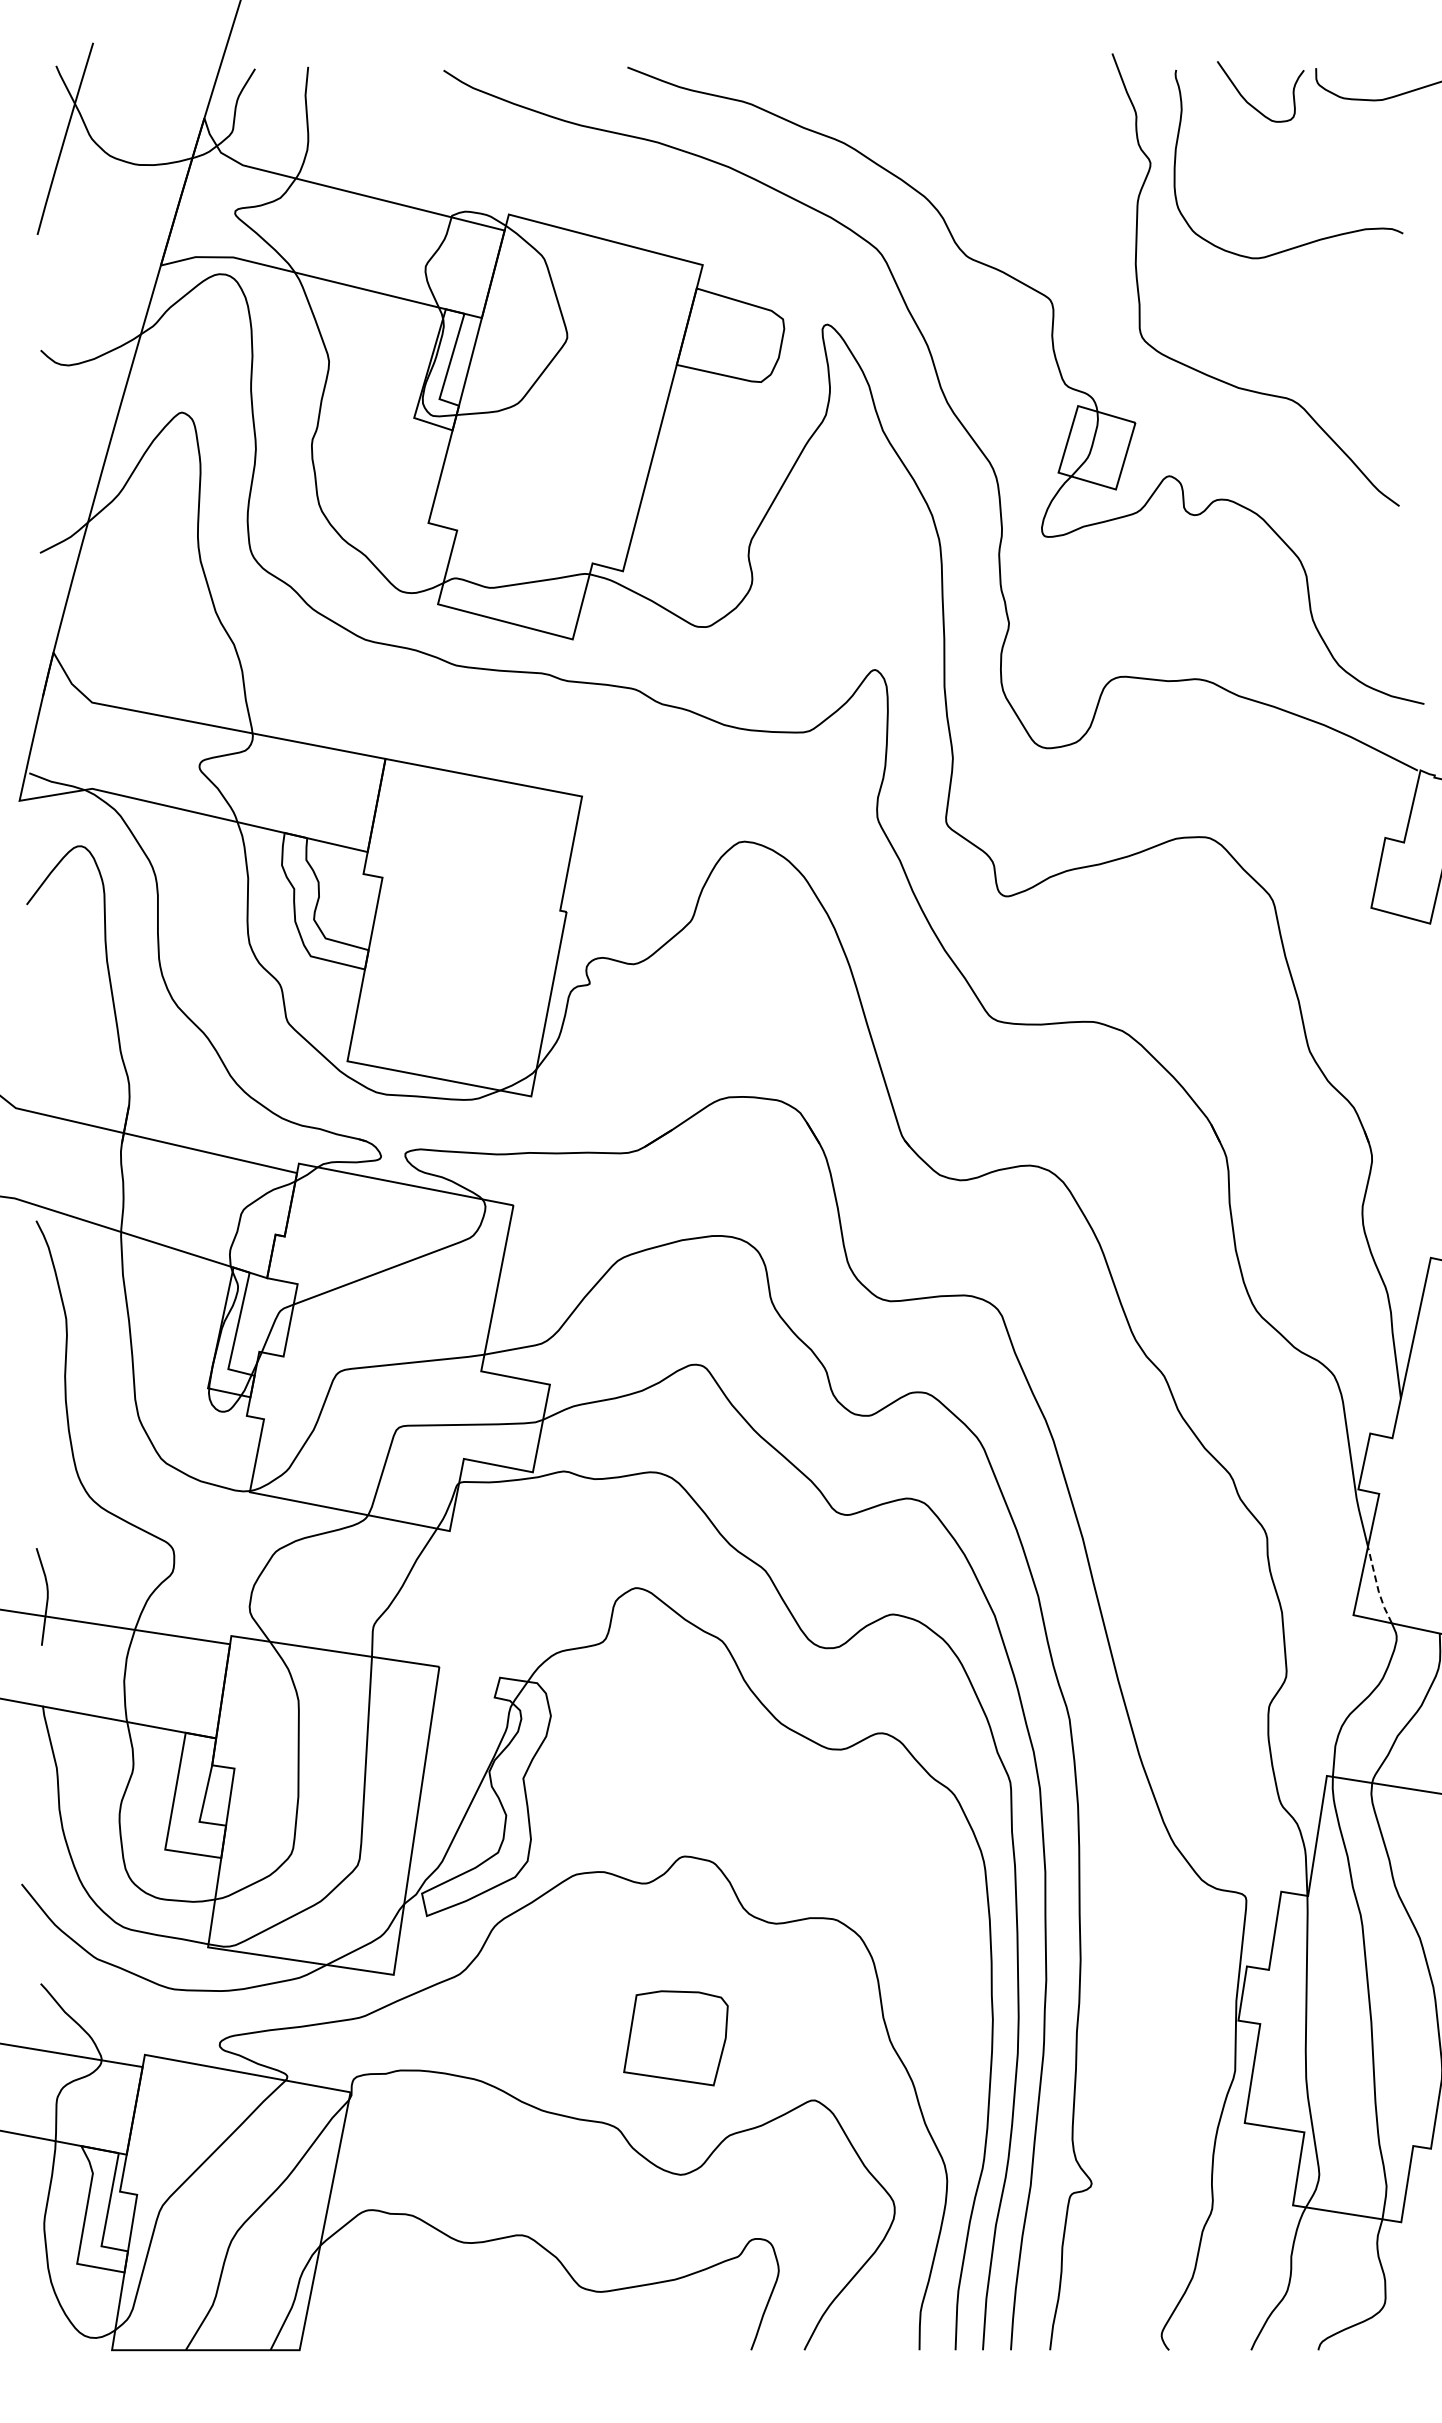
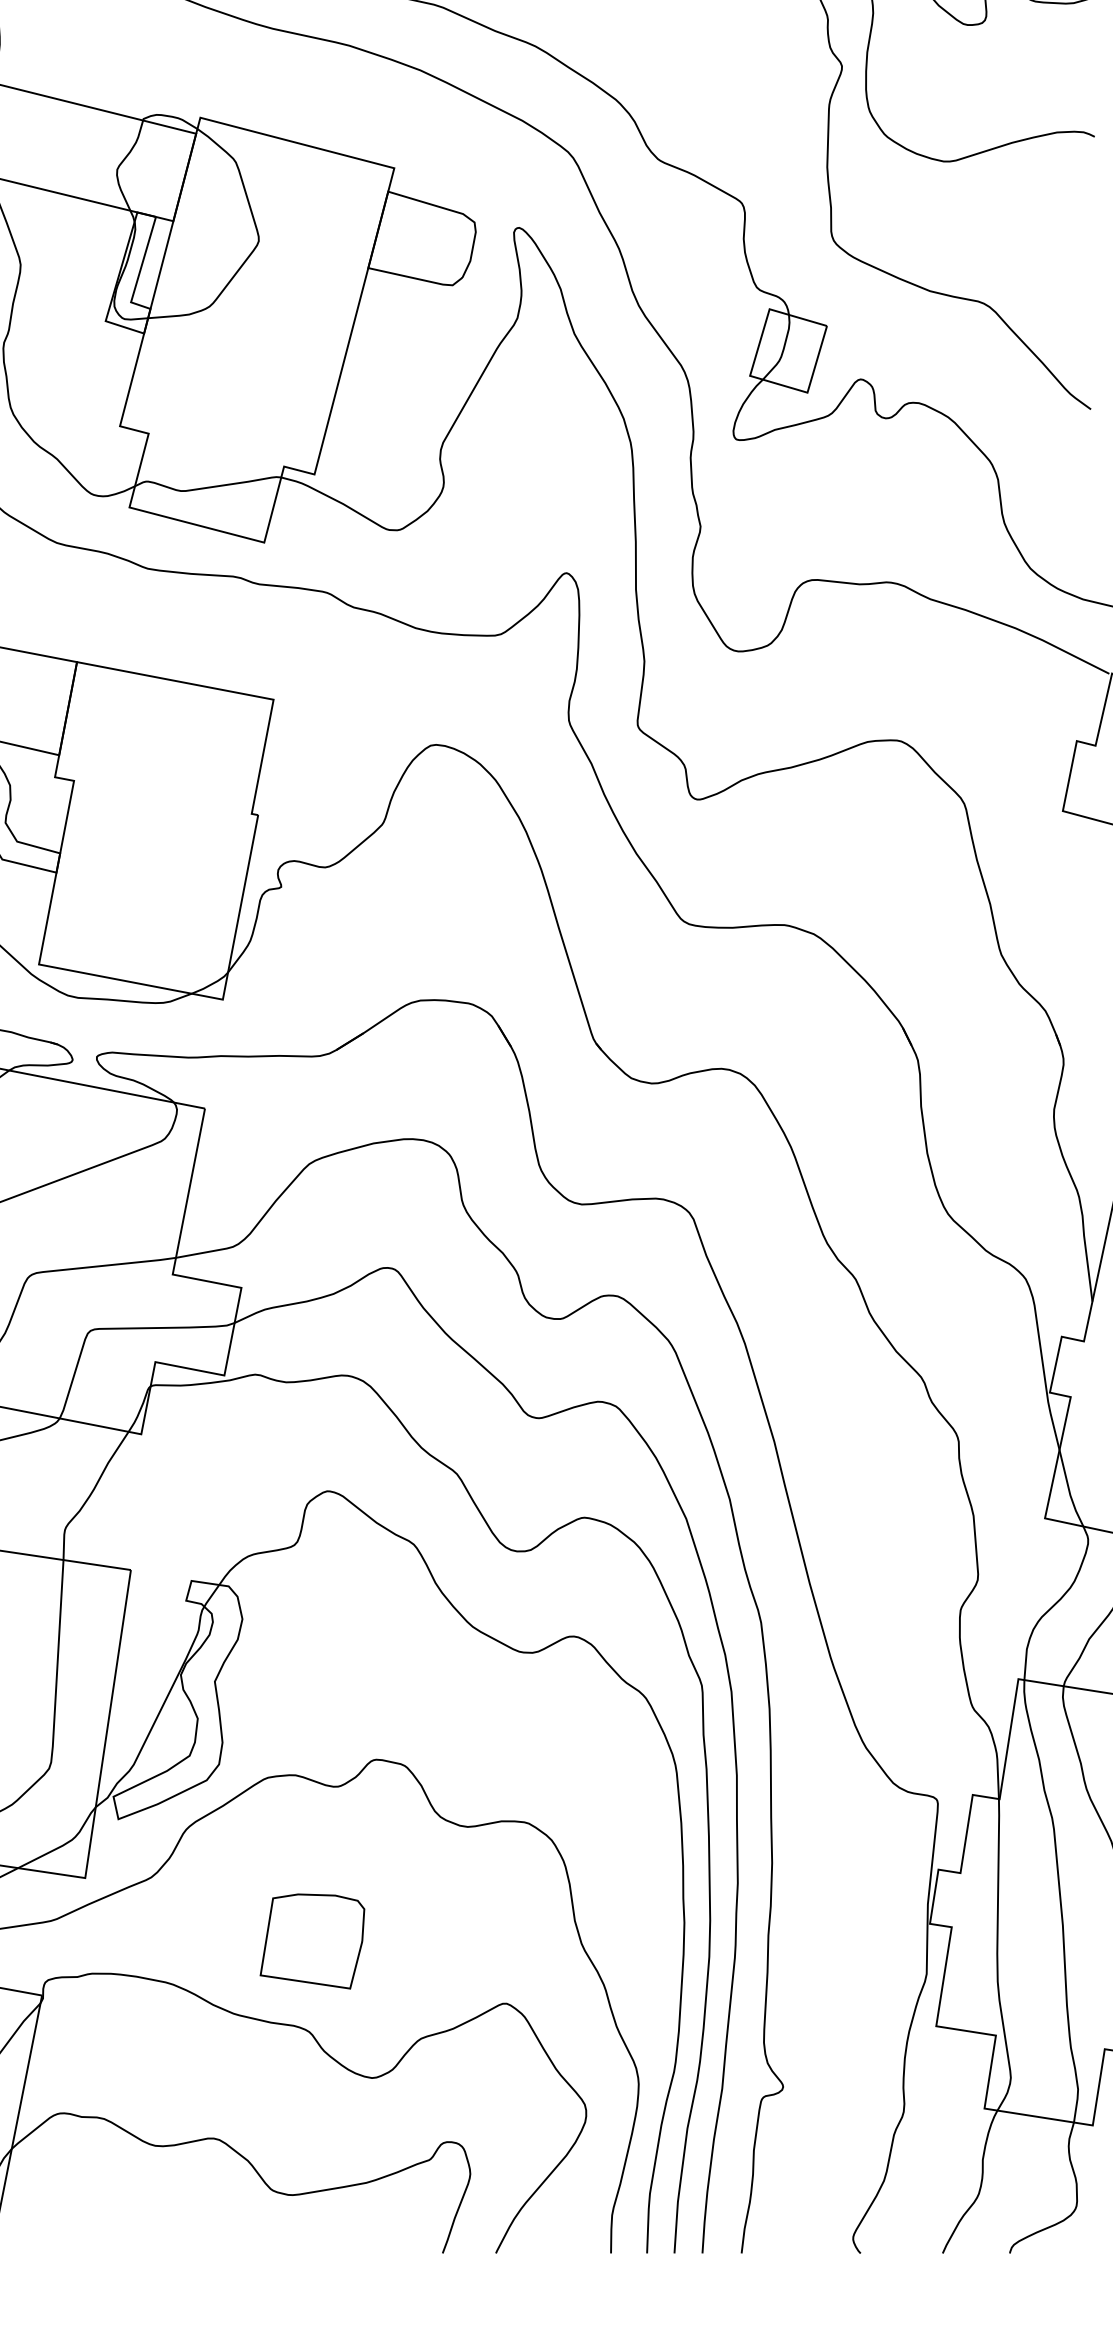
line: (1377, 1587) -> (1069, 1490), dashed -> solid
part: (675, 2038) -> (312, 1941), moved

